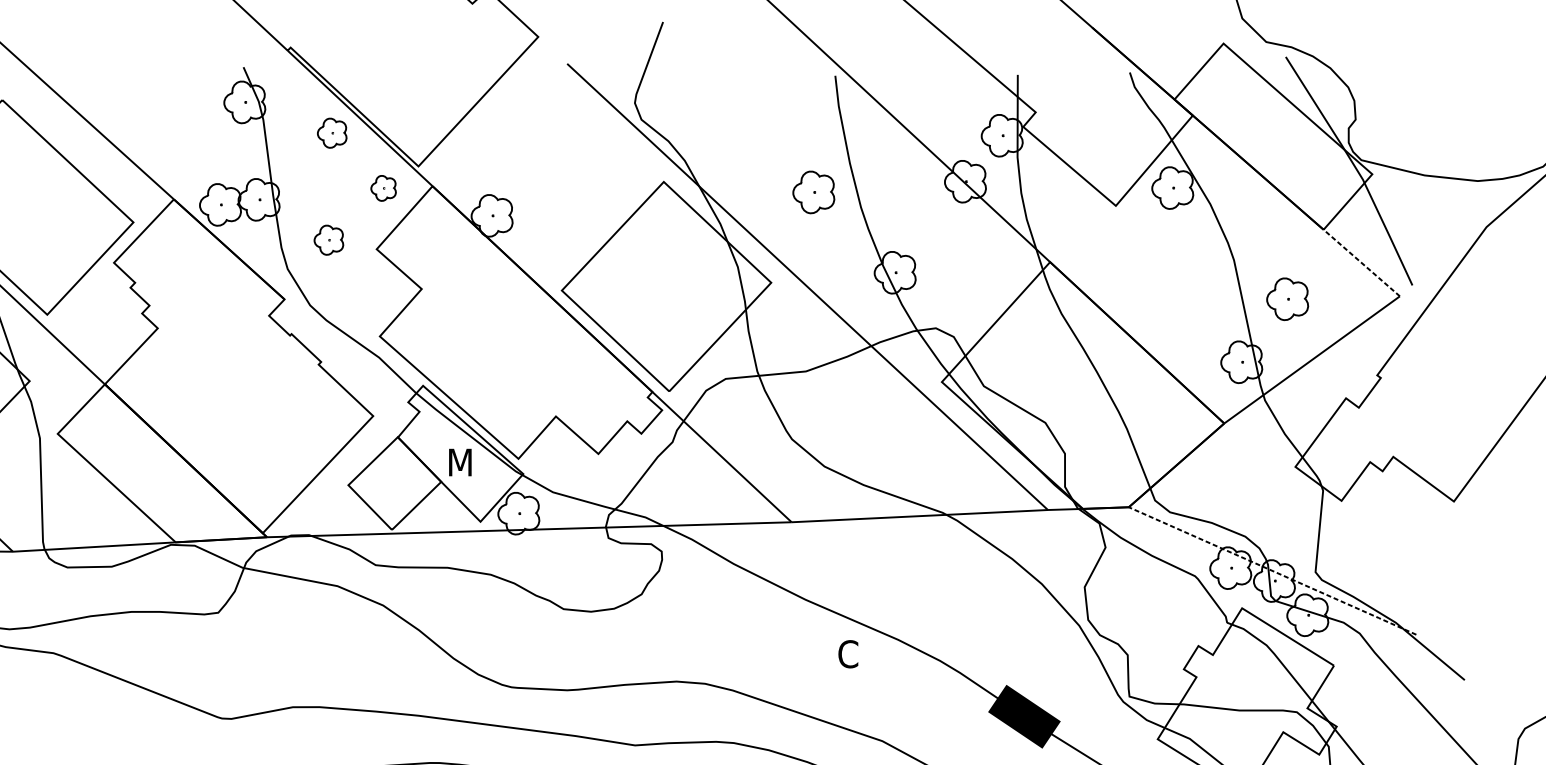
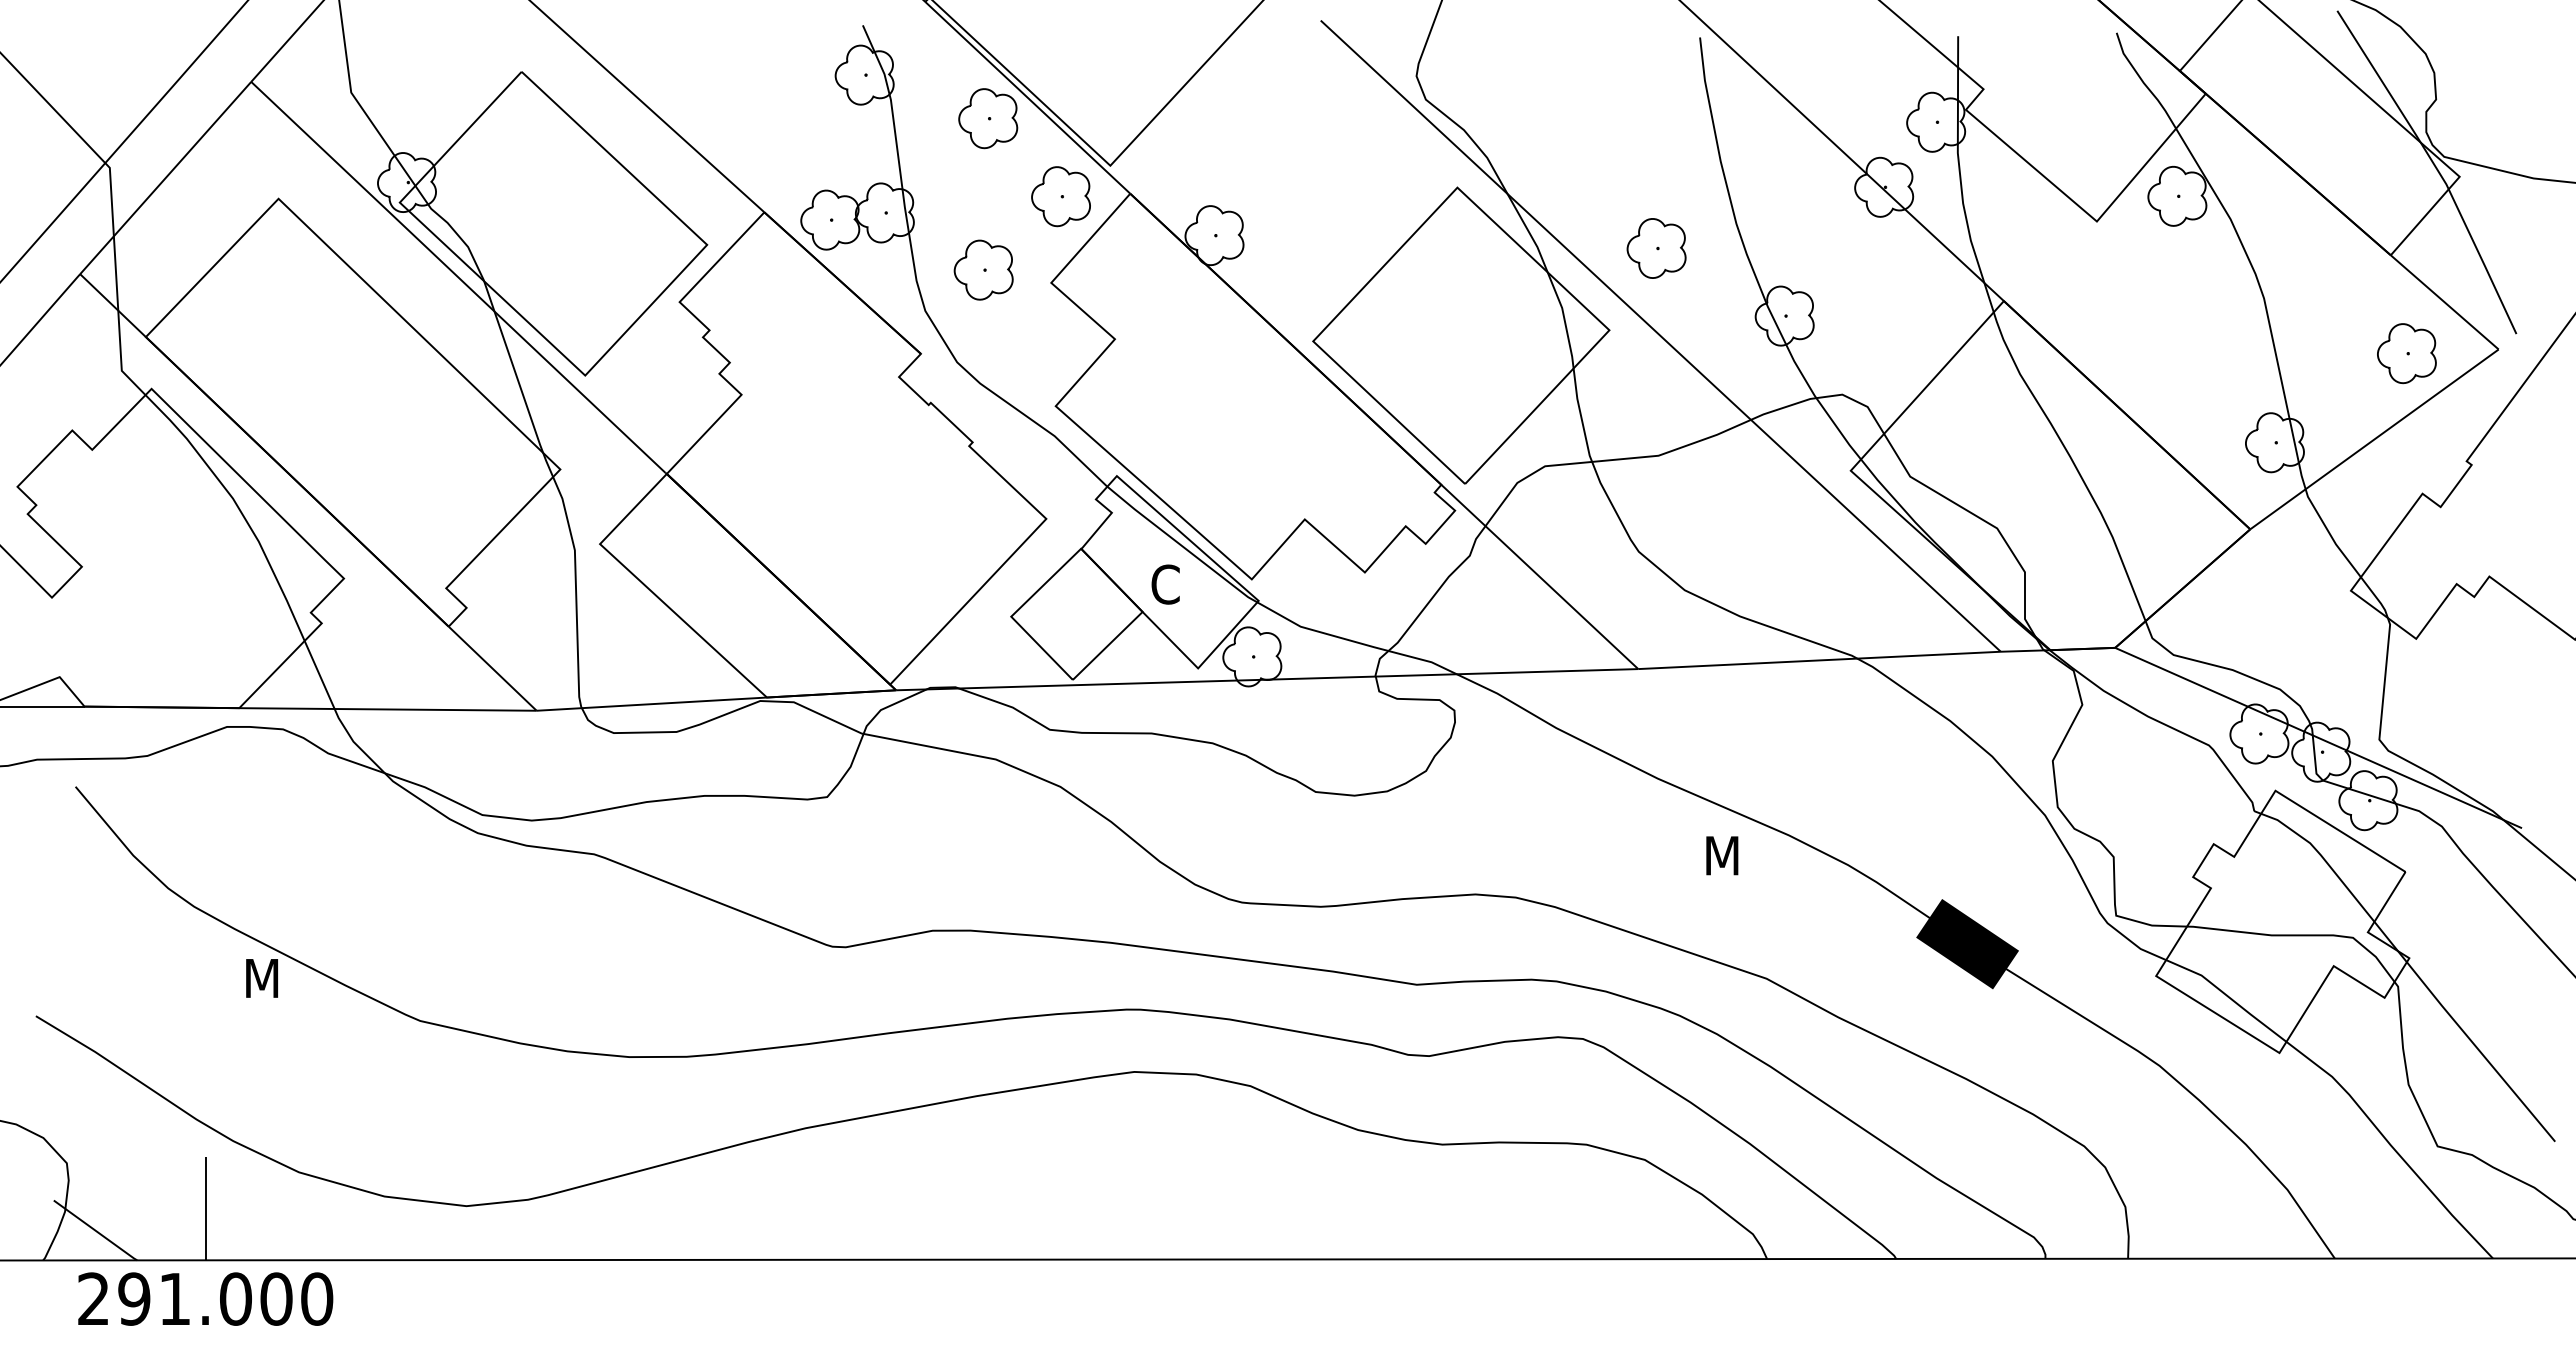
part: (332, 133) -> (988, 118), size x1.43
part: (383, 188) -> (1060, 196), size x1.67
part: (813, 192) -> (1656, 248), moved
part: (328, 239) -> (983, 269), size x1.43
line: (1361, 263) -> (2444, 302), dashed -> solid
part: (1287, 299) -> (2406, 353), moved
text: (459, 462) -> (1168, 584), M -> C
line: (1273, 571) -> (2319, 738), dashed -> solid
text: (850, 654) -> (1721, 855), C -> M

